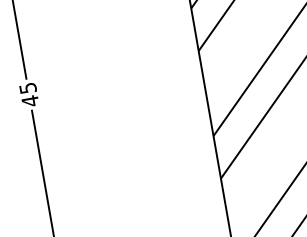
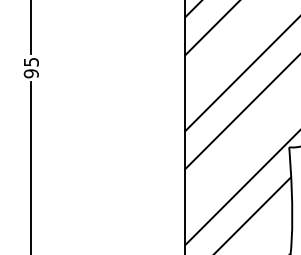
text: (29, 101) -> (30, 73), 45 -> 95

